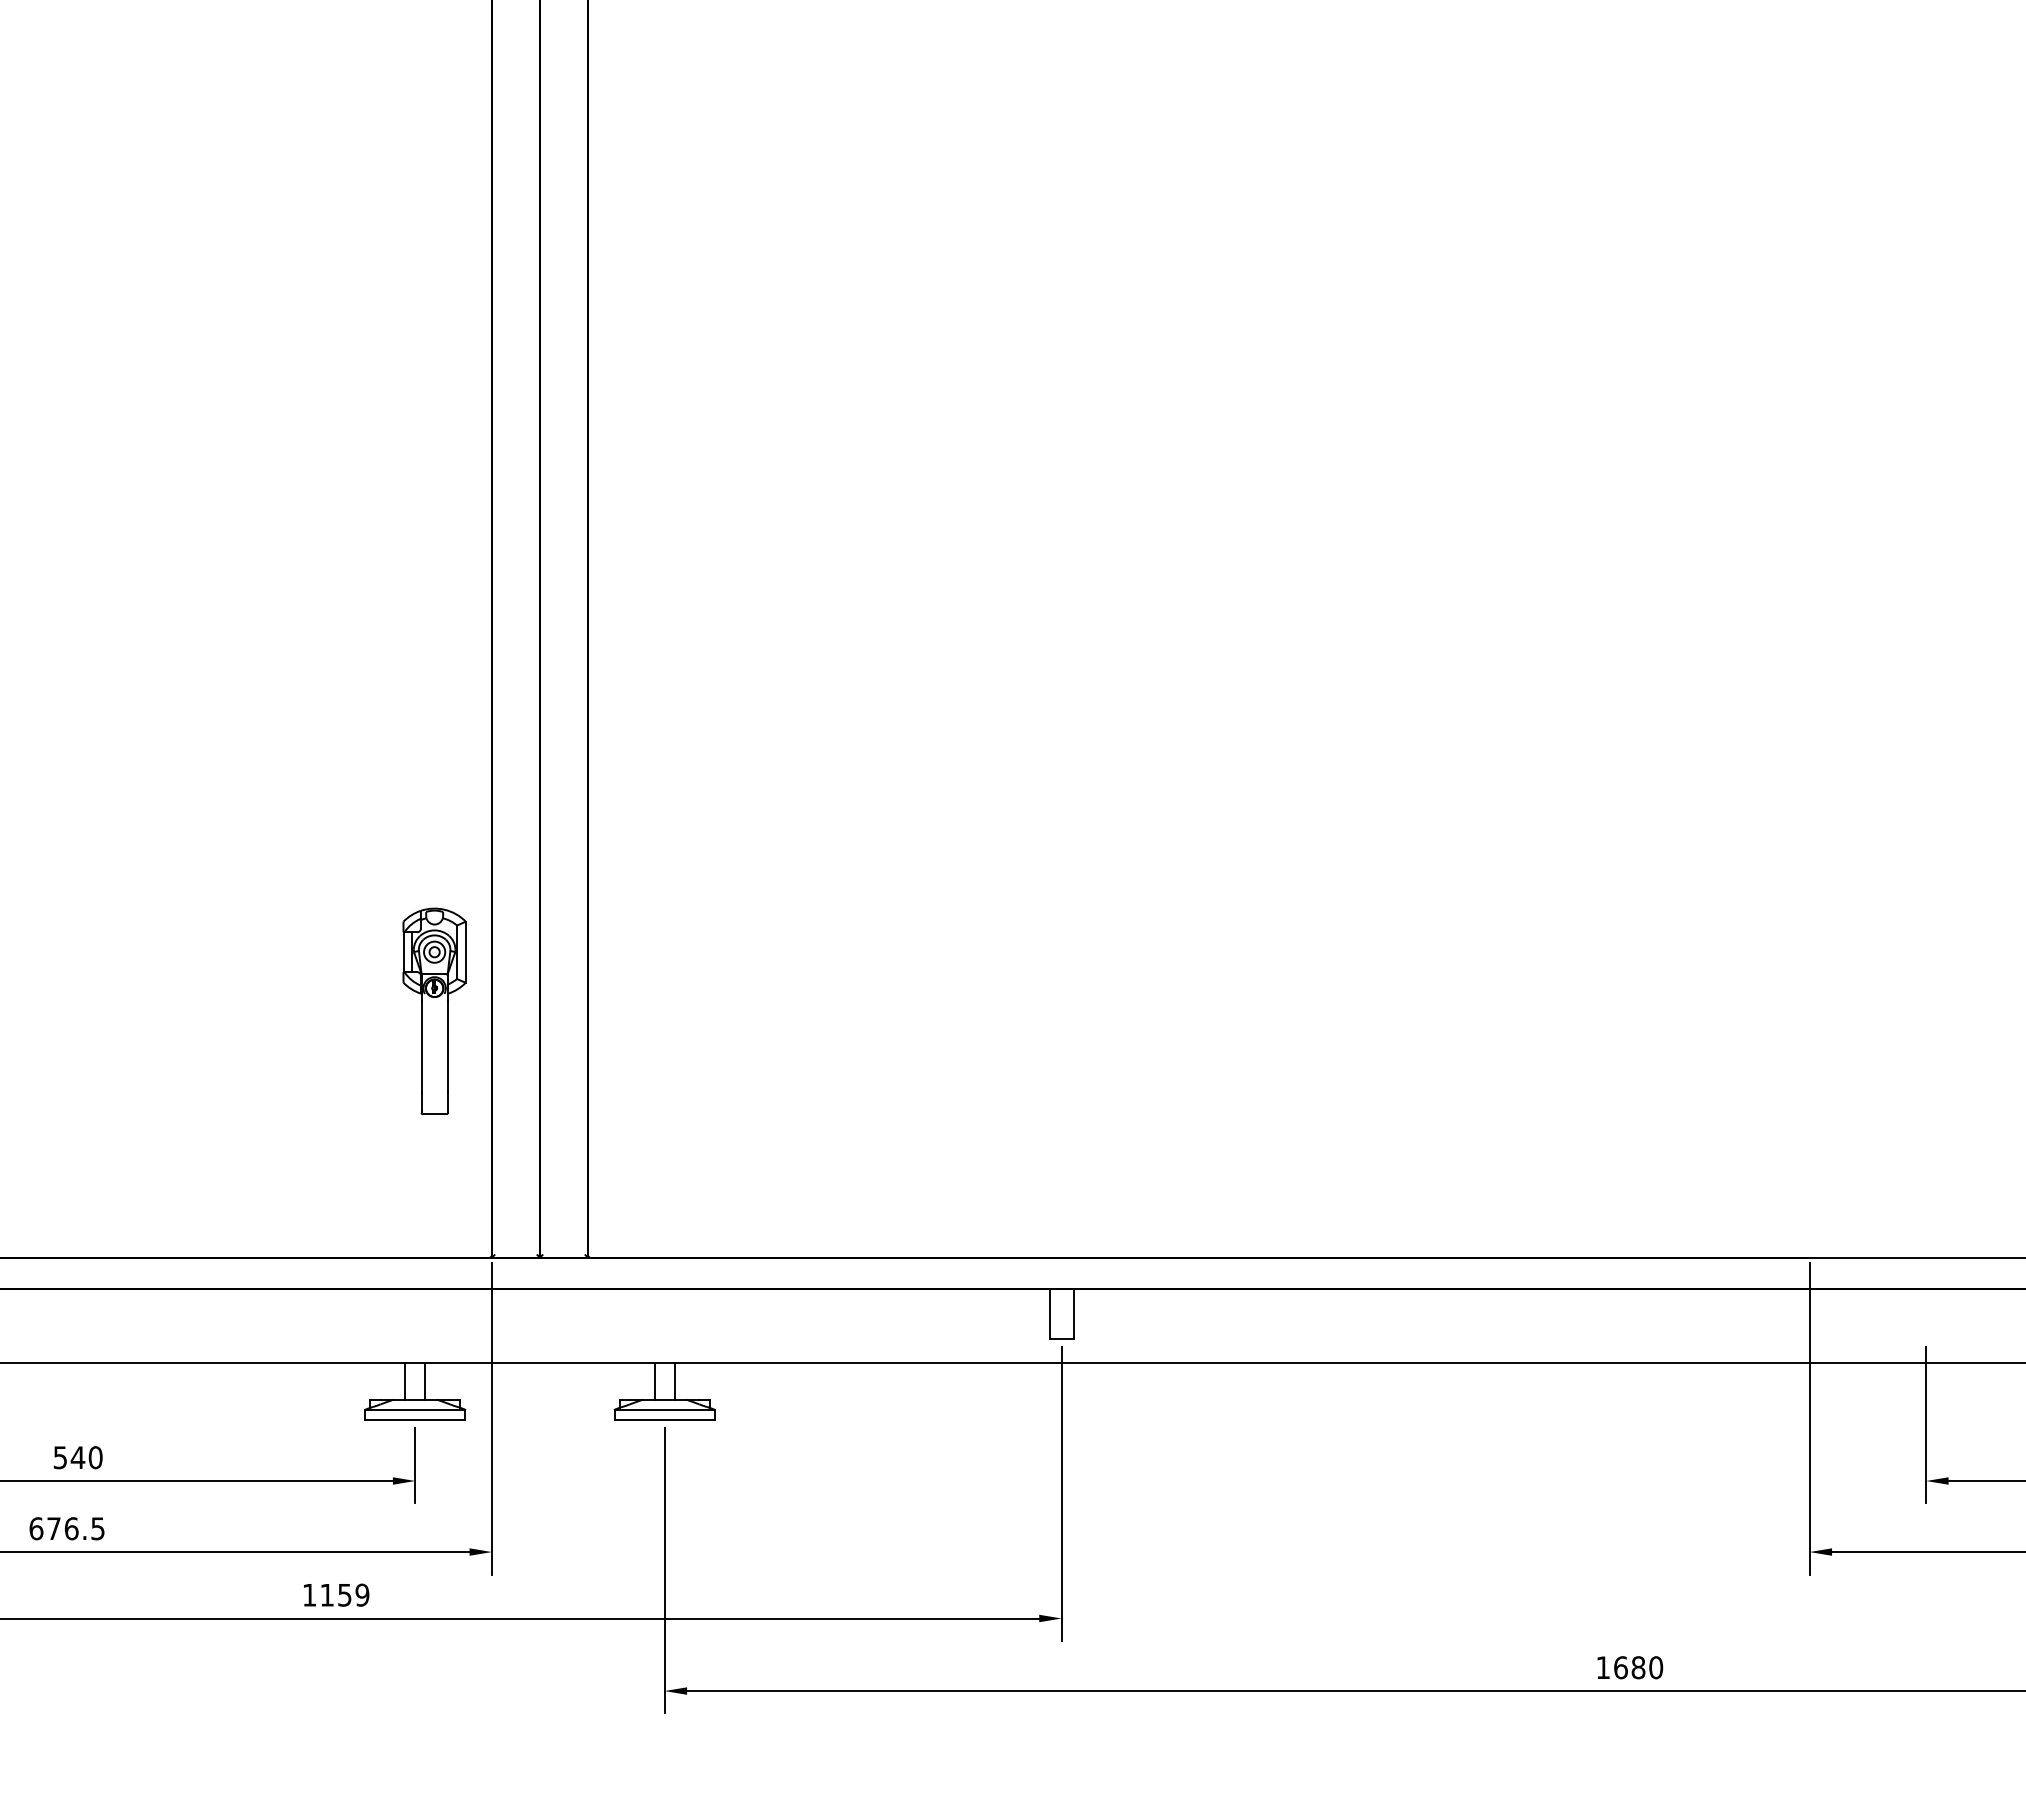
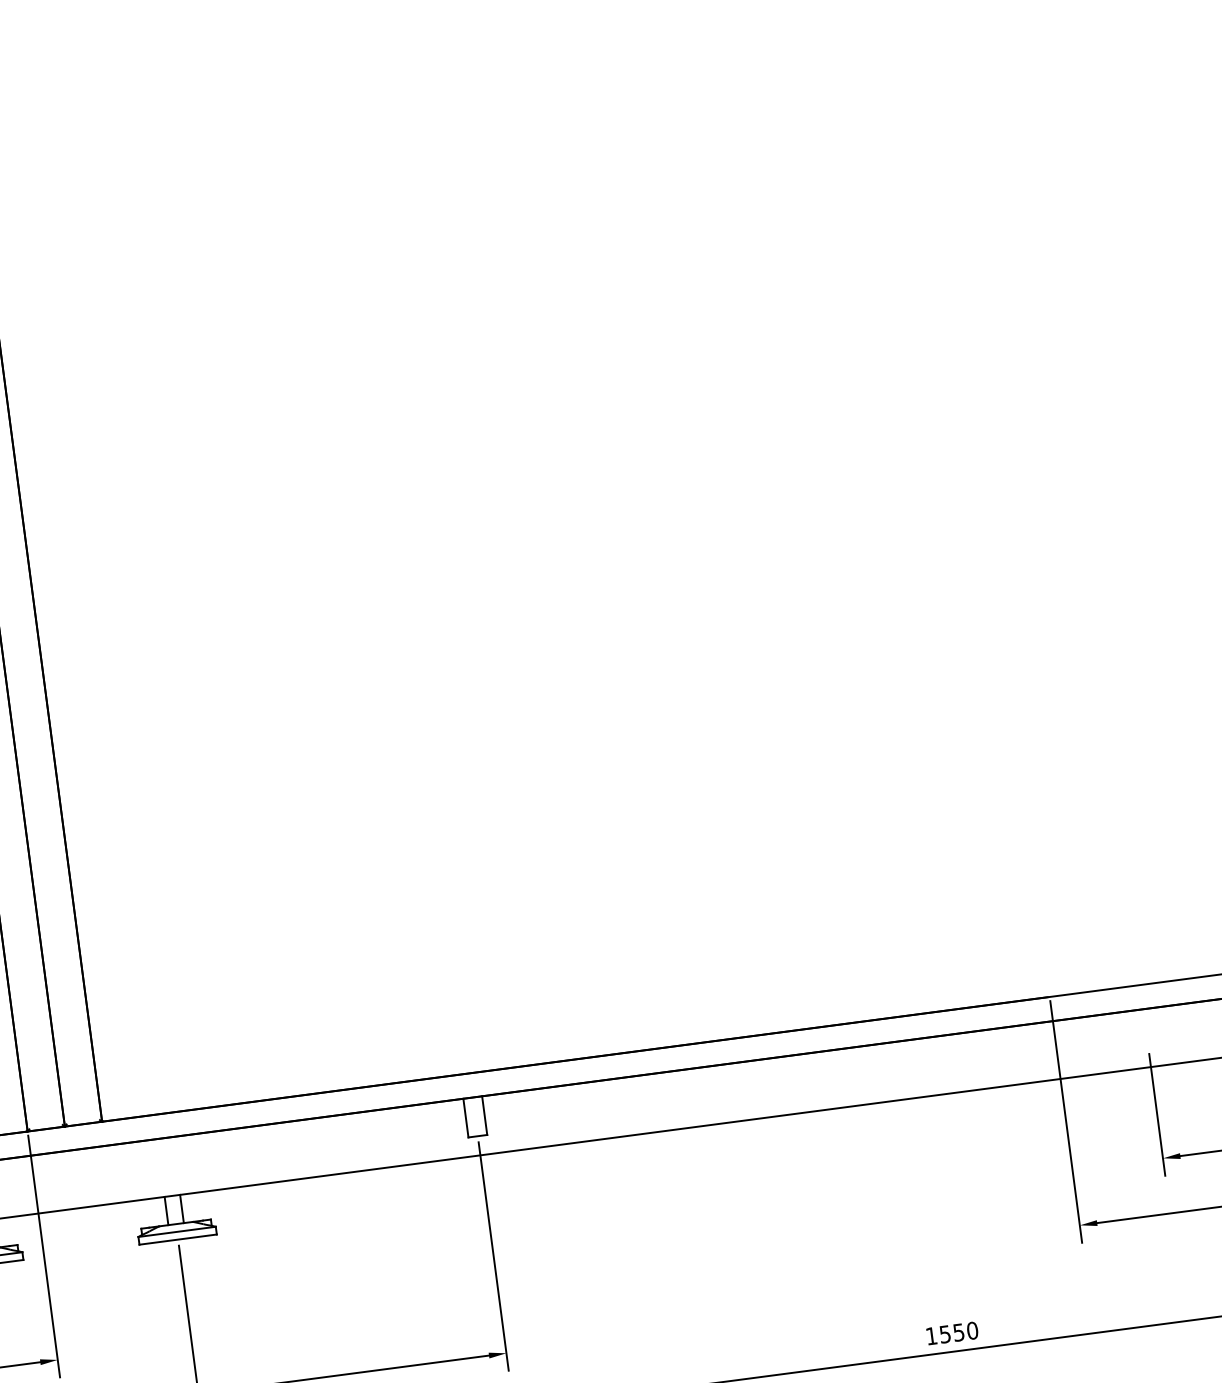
text: (1629, 1667) -> (951, 1333), 1680 -> 1550

